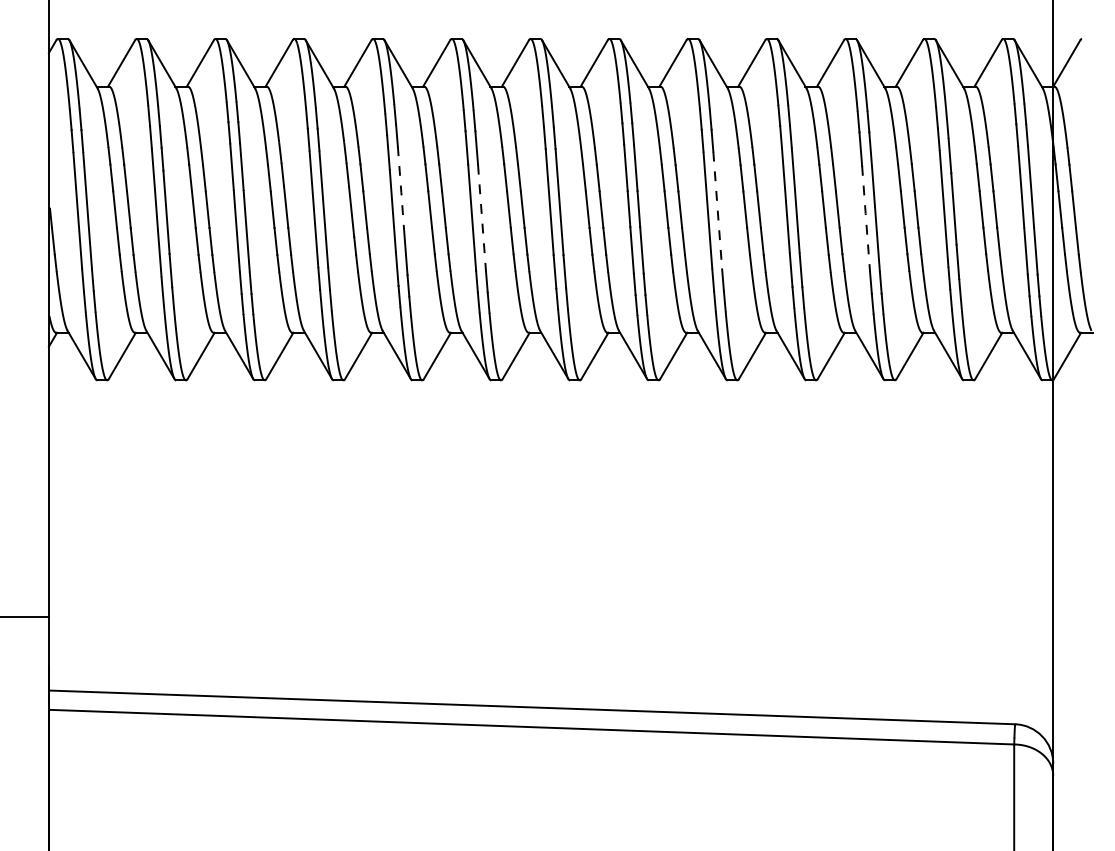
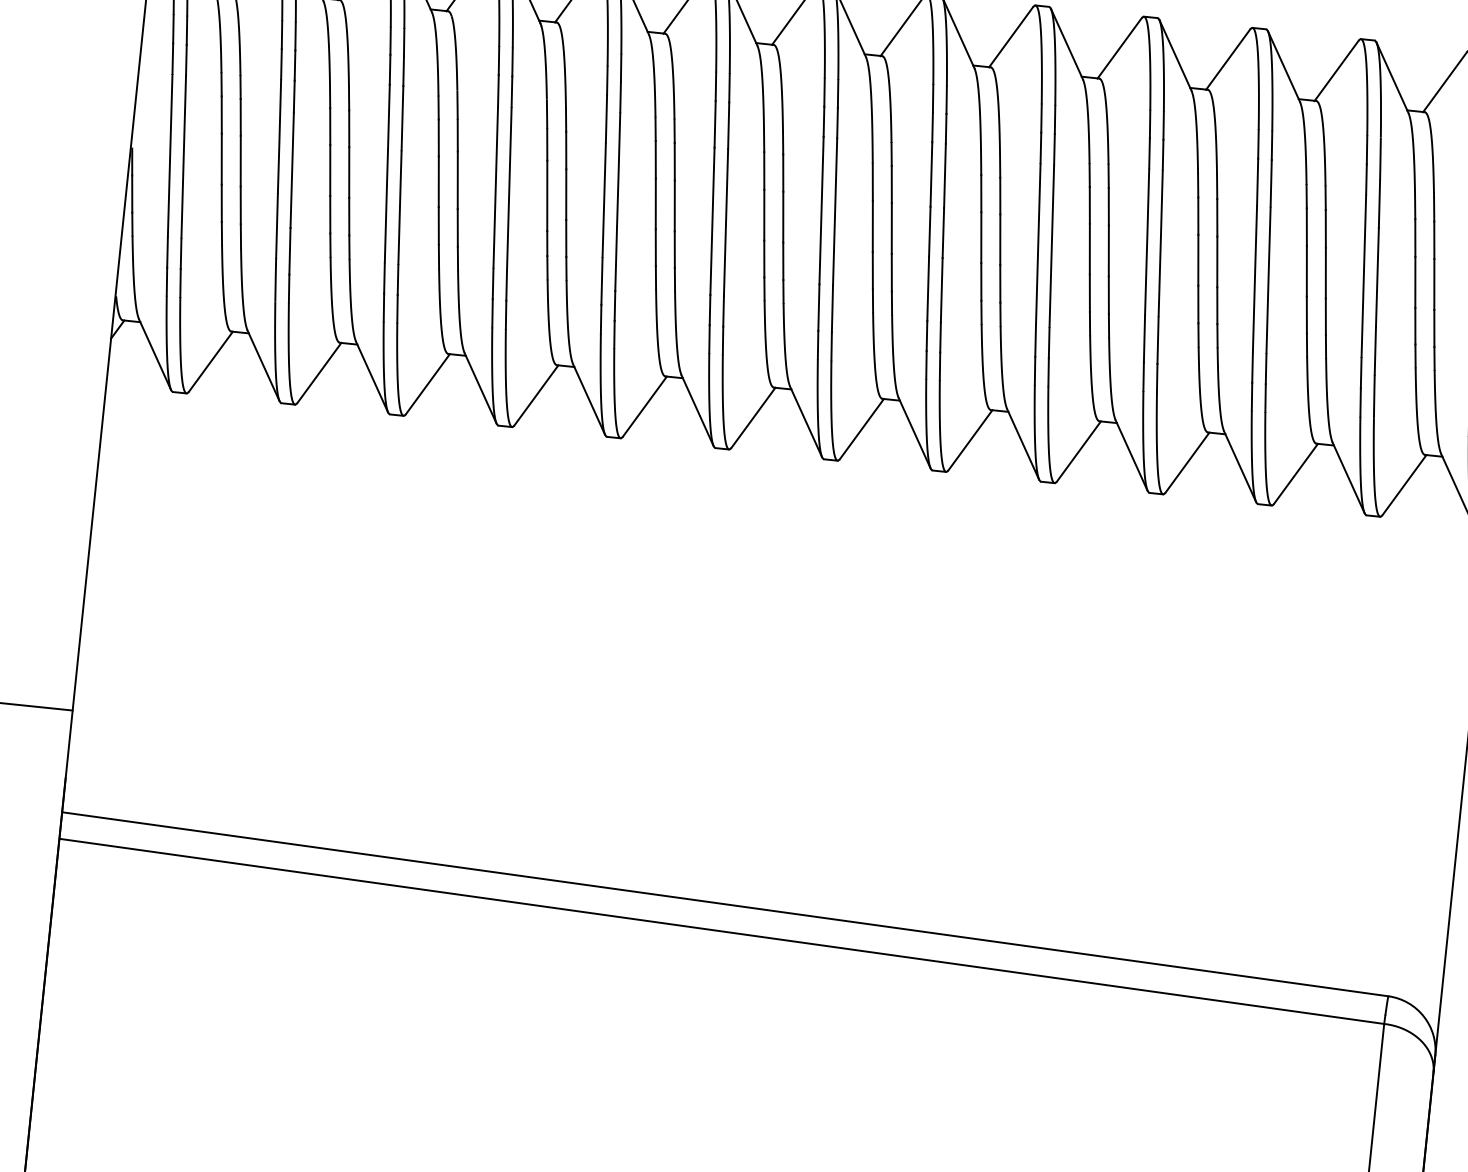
line: (401, 189) -> (619, 172), dashed -> solid
line: (717, 210) -> (1051, 246), dashed -> solid
line: (482, 218) -> (726, 223), dashed -> solid
line: (866, 218) -> (1255, 278), dashed -> solid

